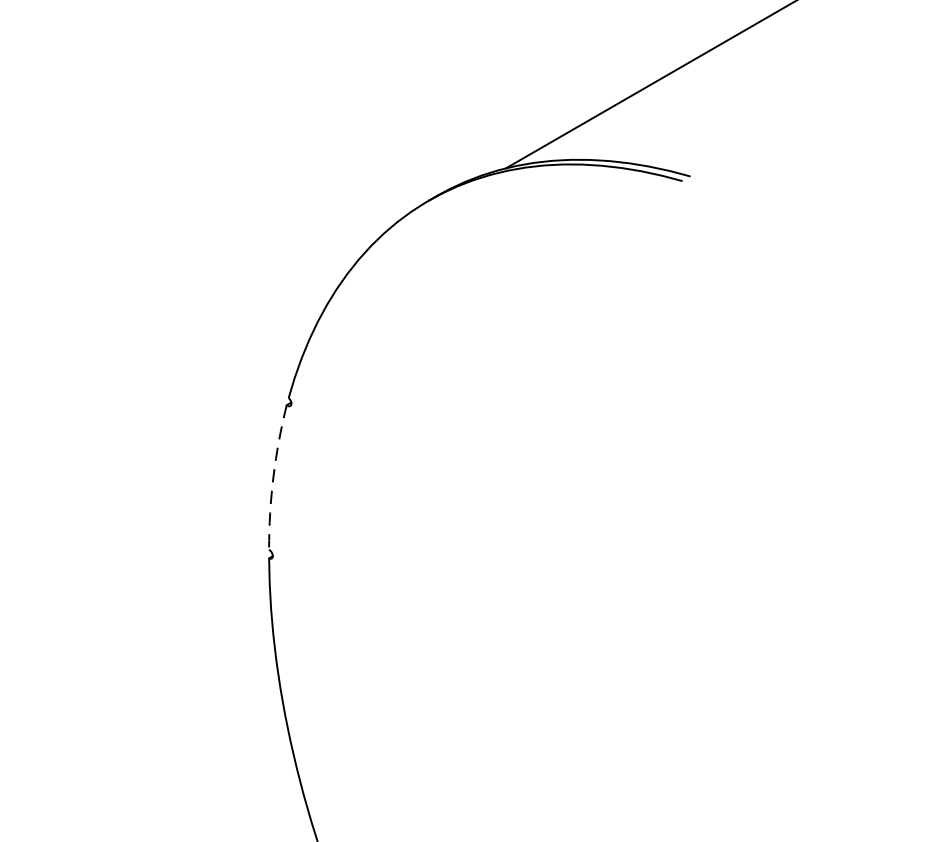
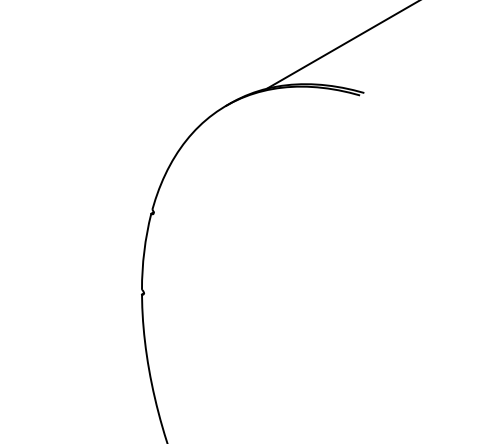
arc: (273, 476) -> (144, 251), dashed -> solid

